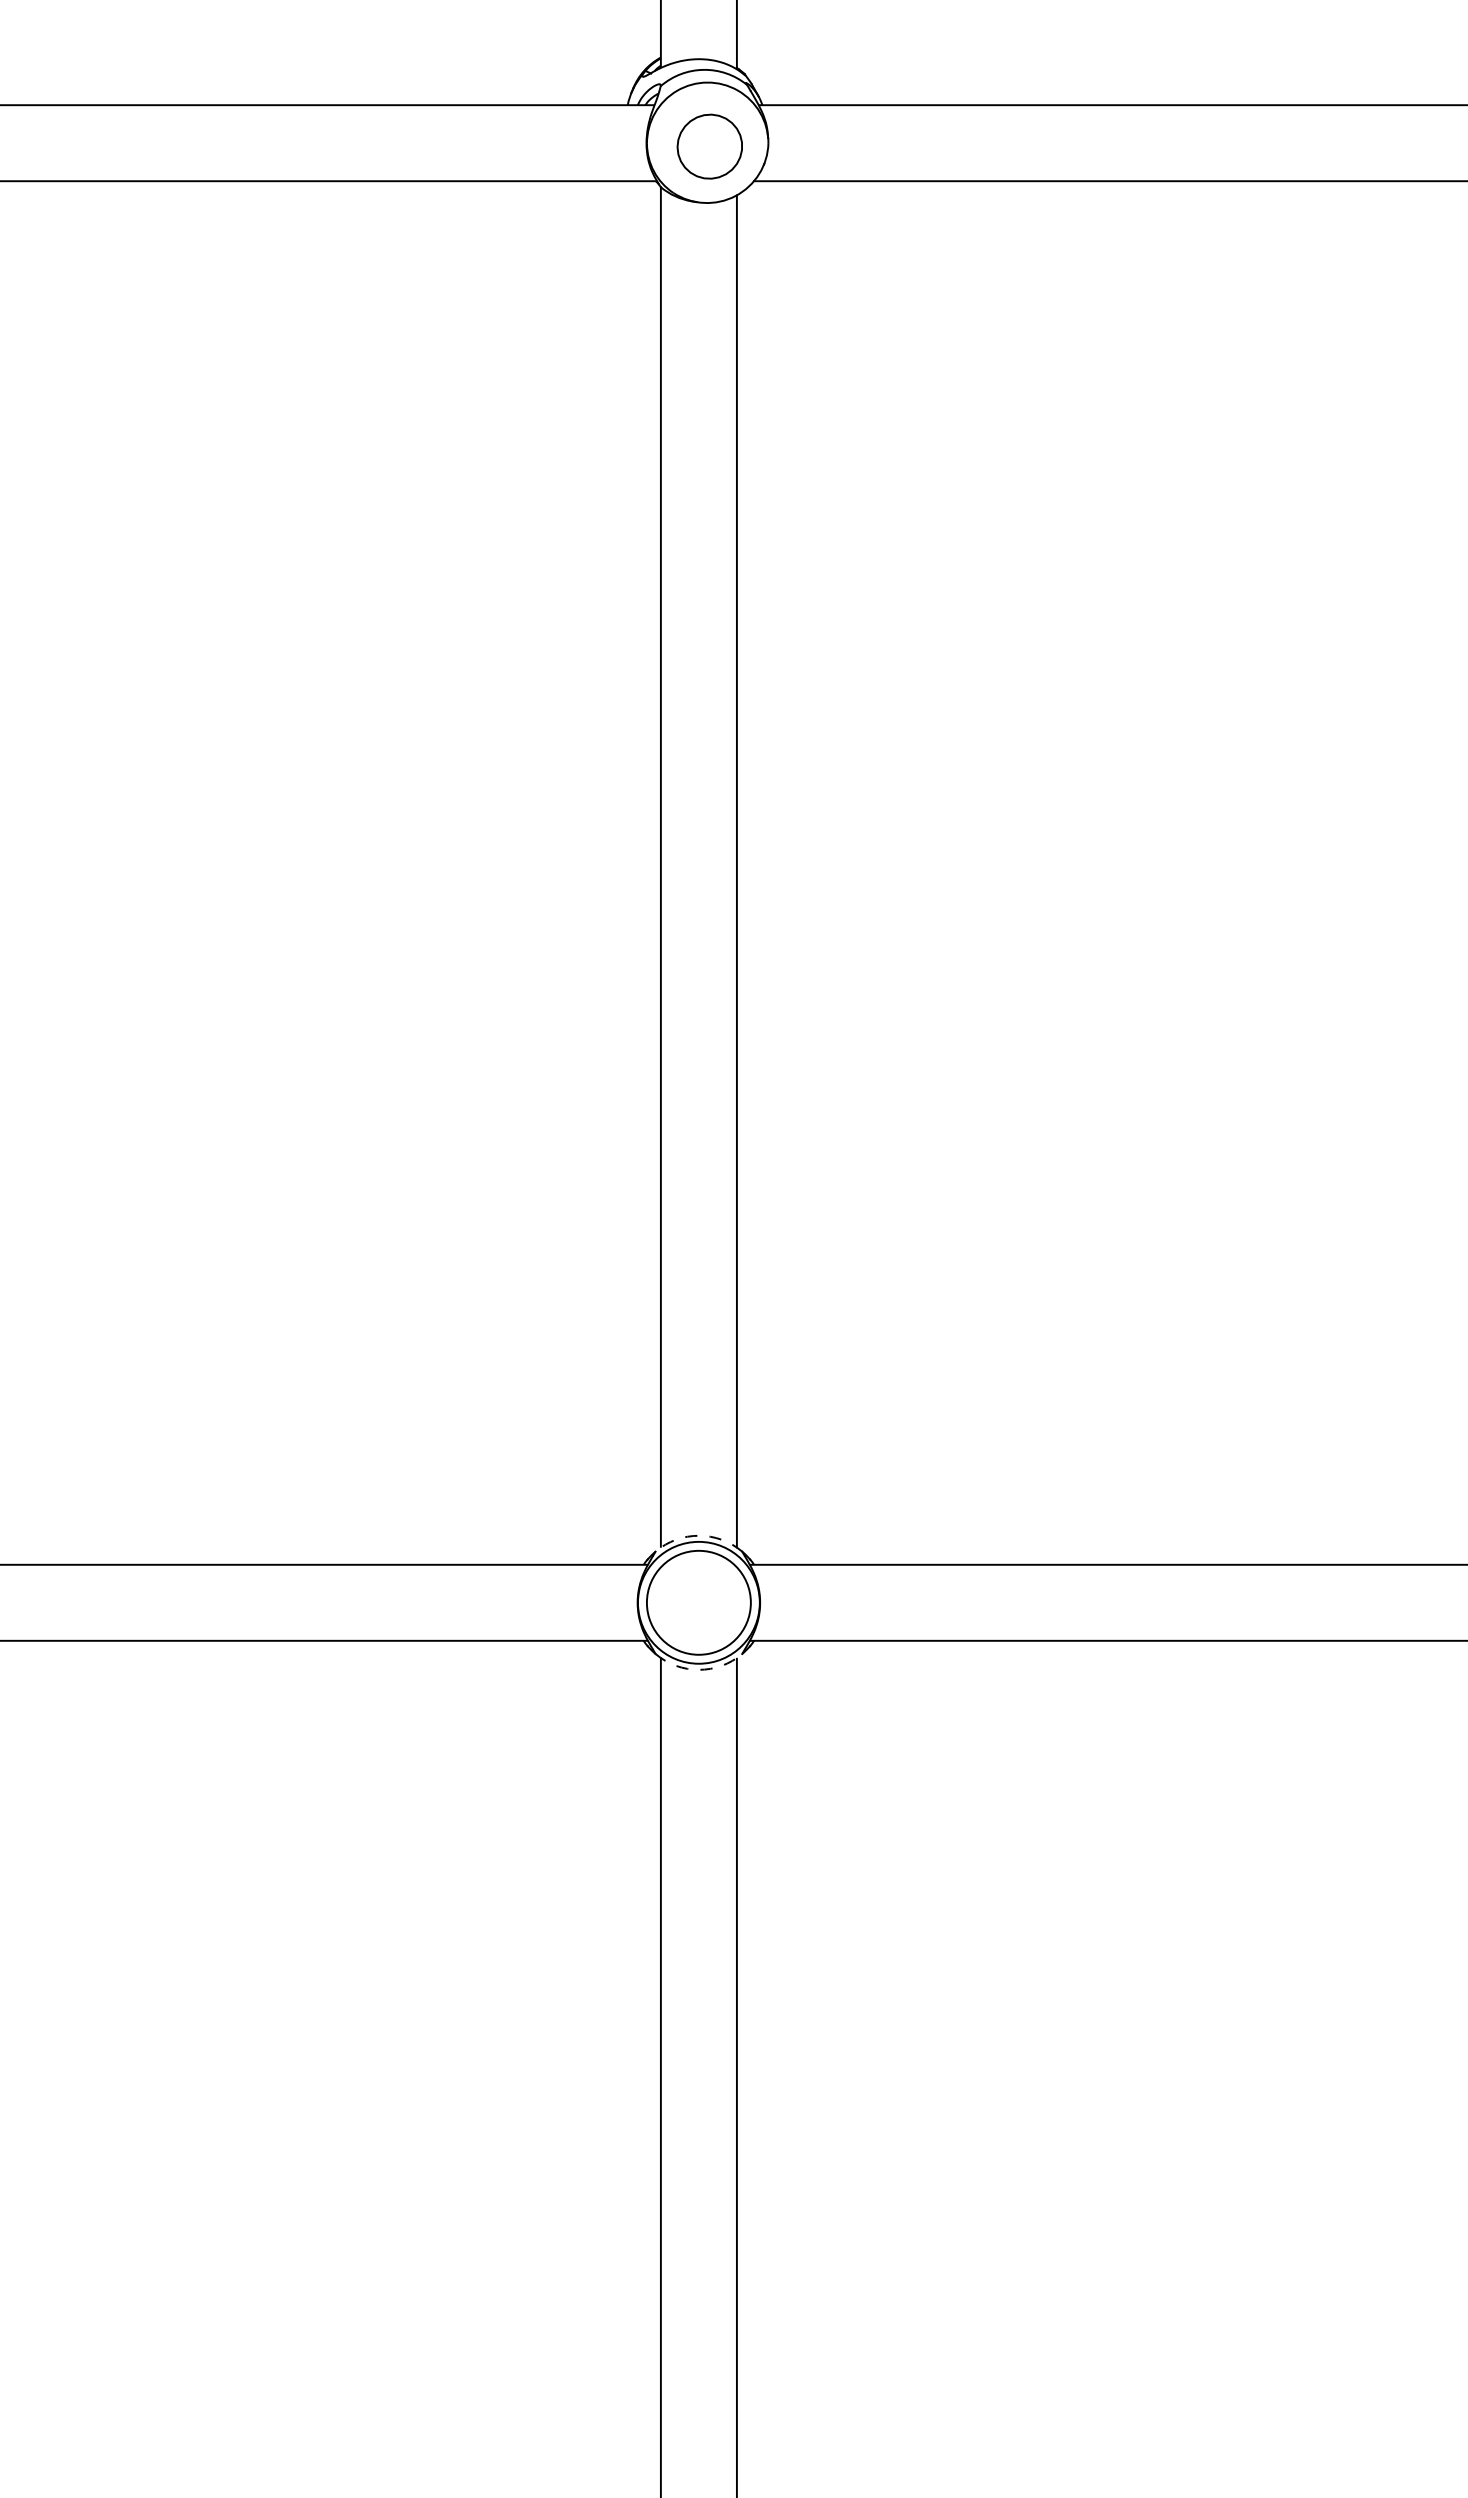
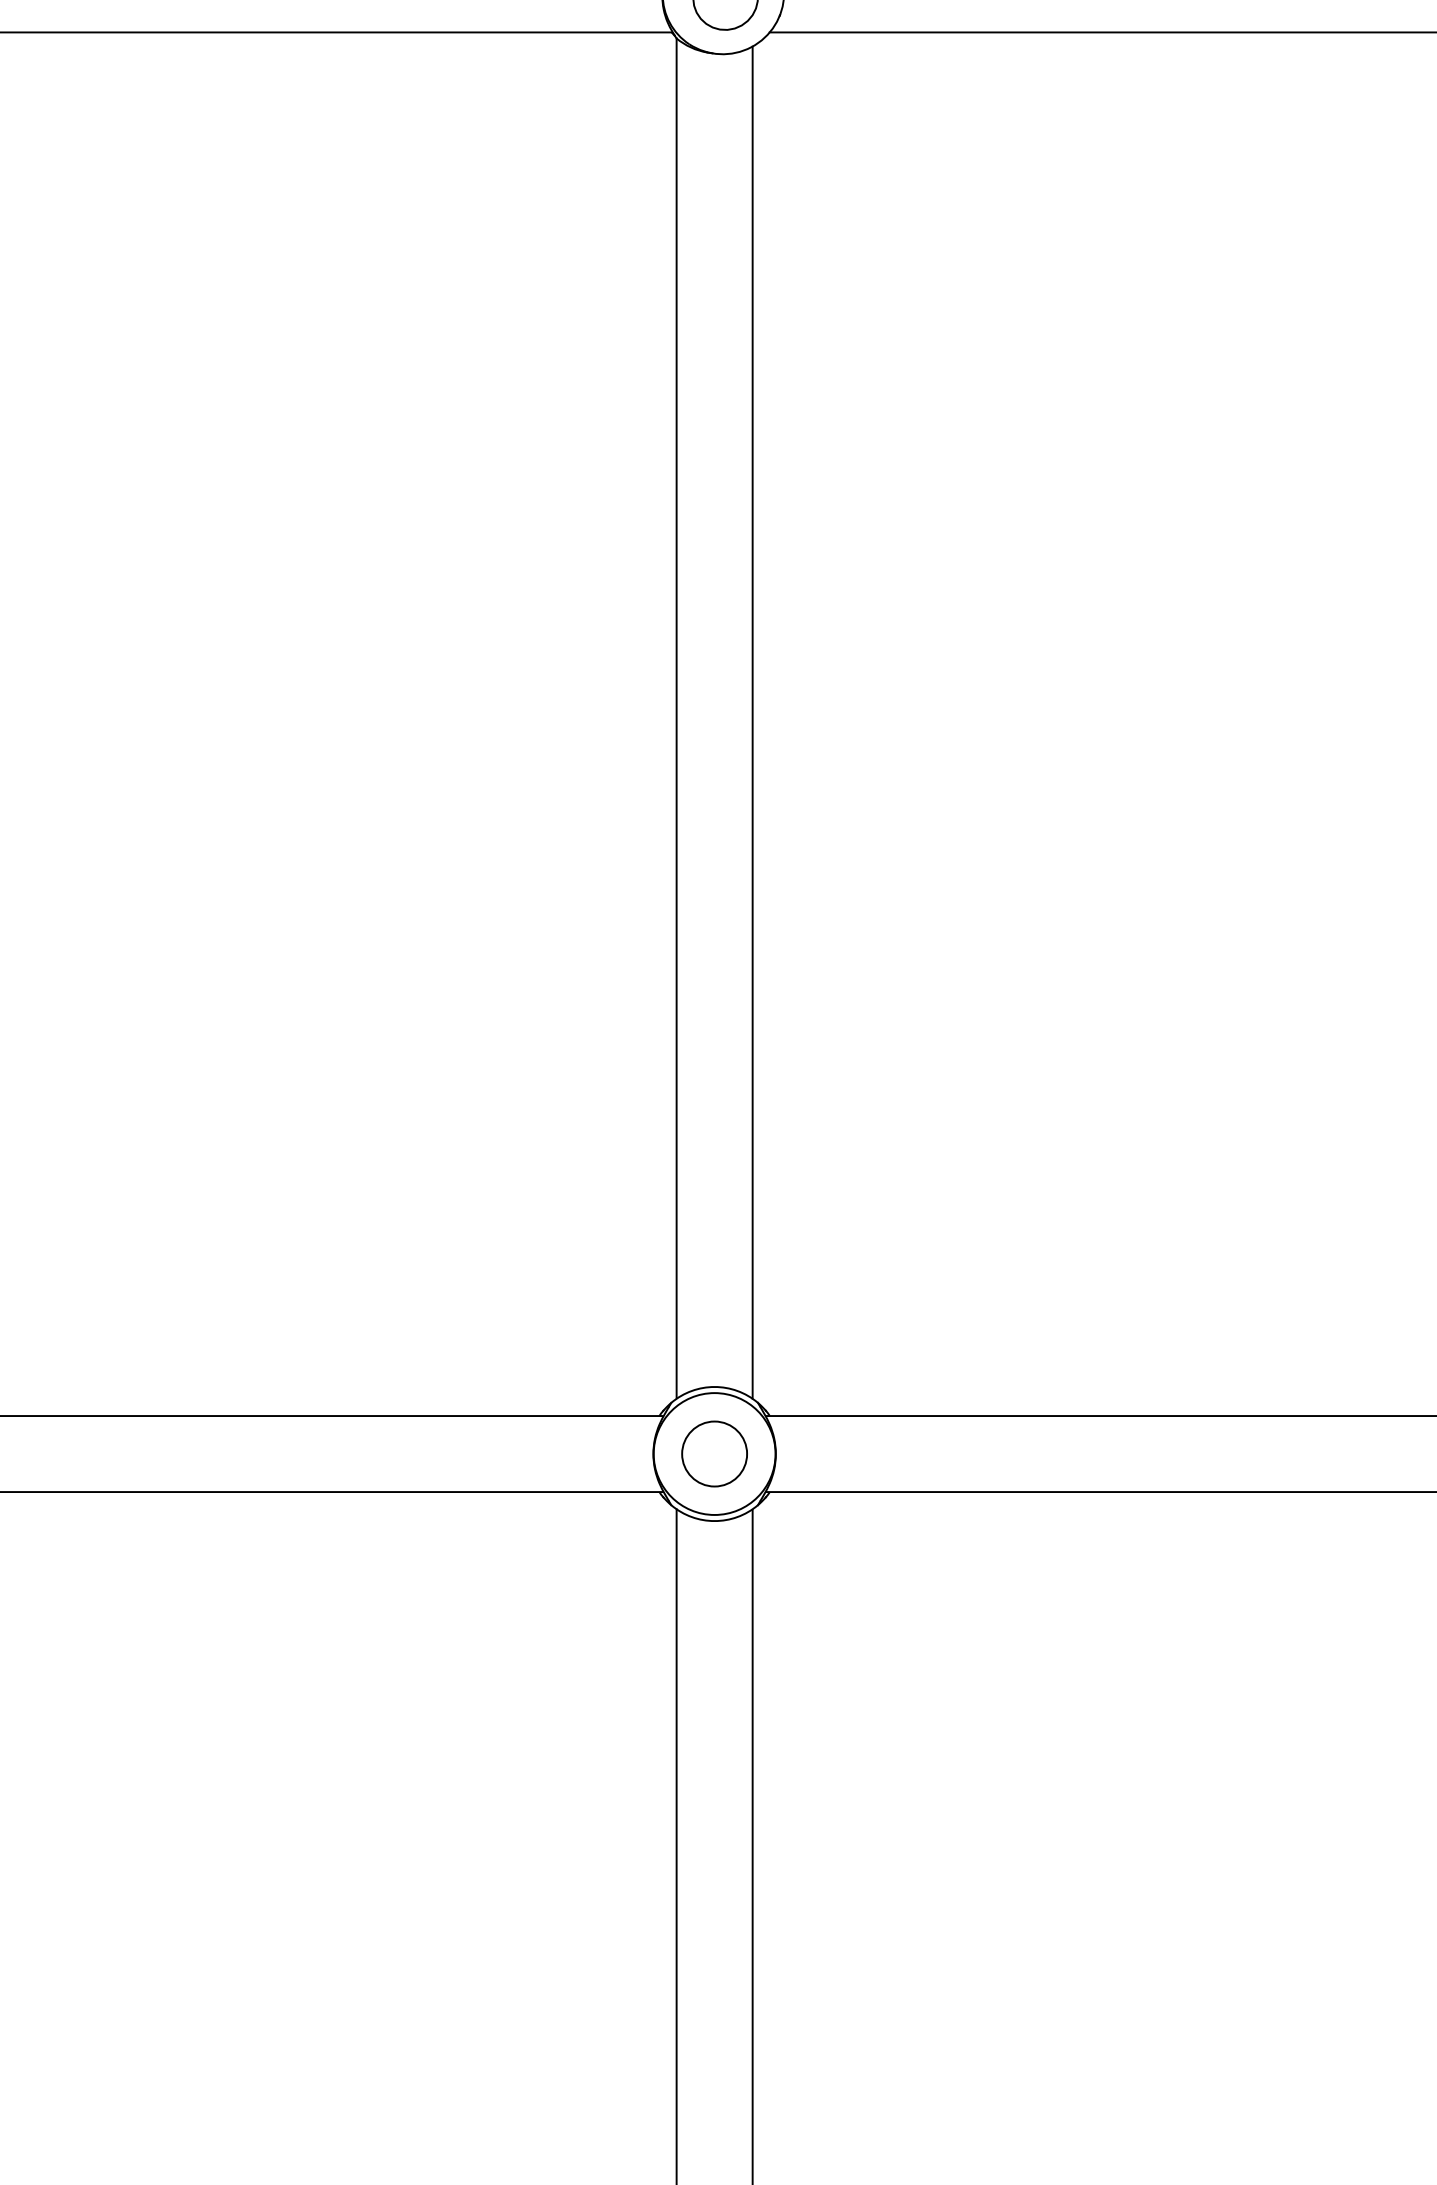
arc: (698, 1535) -> (714, 1386), dashed -> solid
circle: (698, 1602) -> (714, 1453), size x0.62
arc: (698, 1669) -> (714, 1520), dashed -> solid

